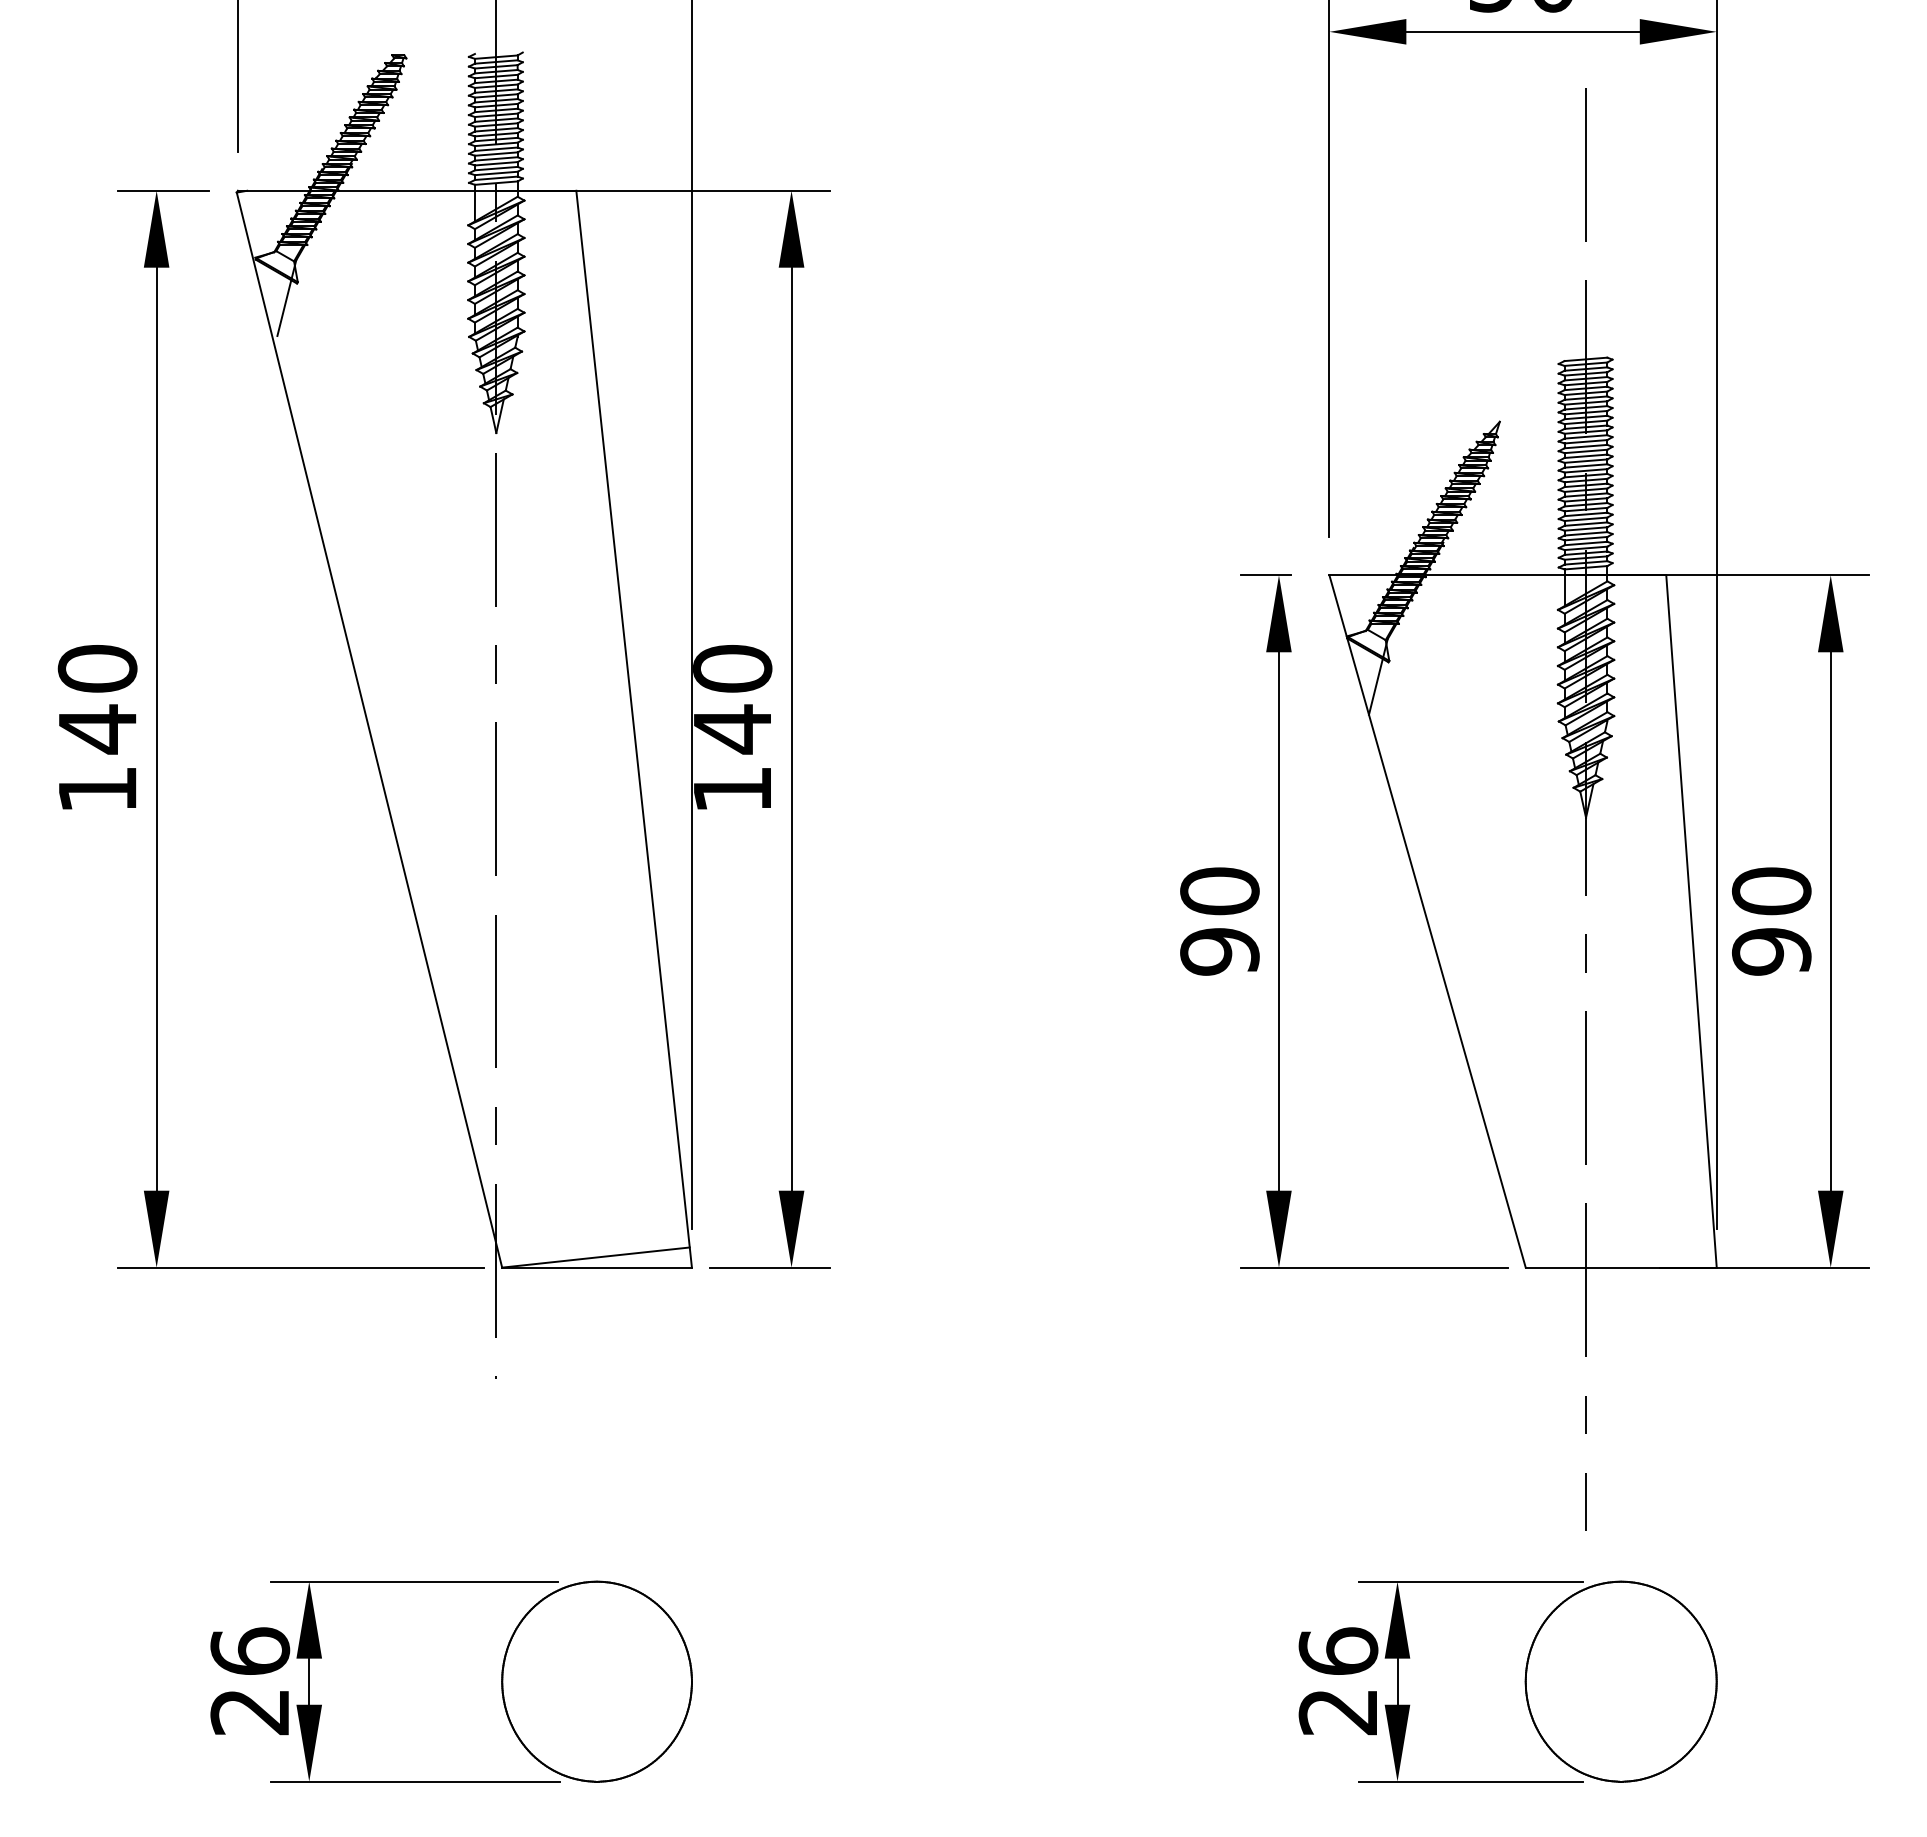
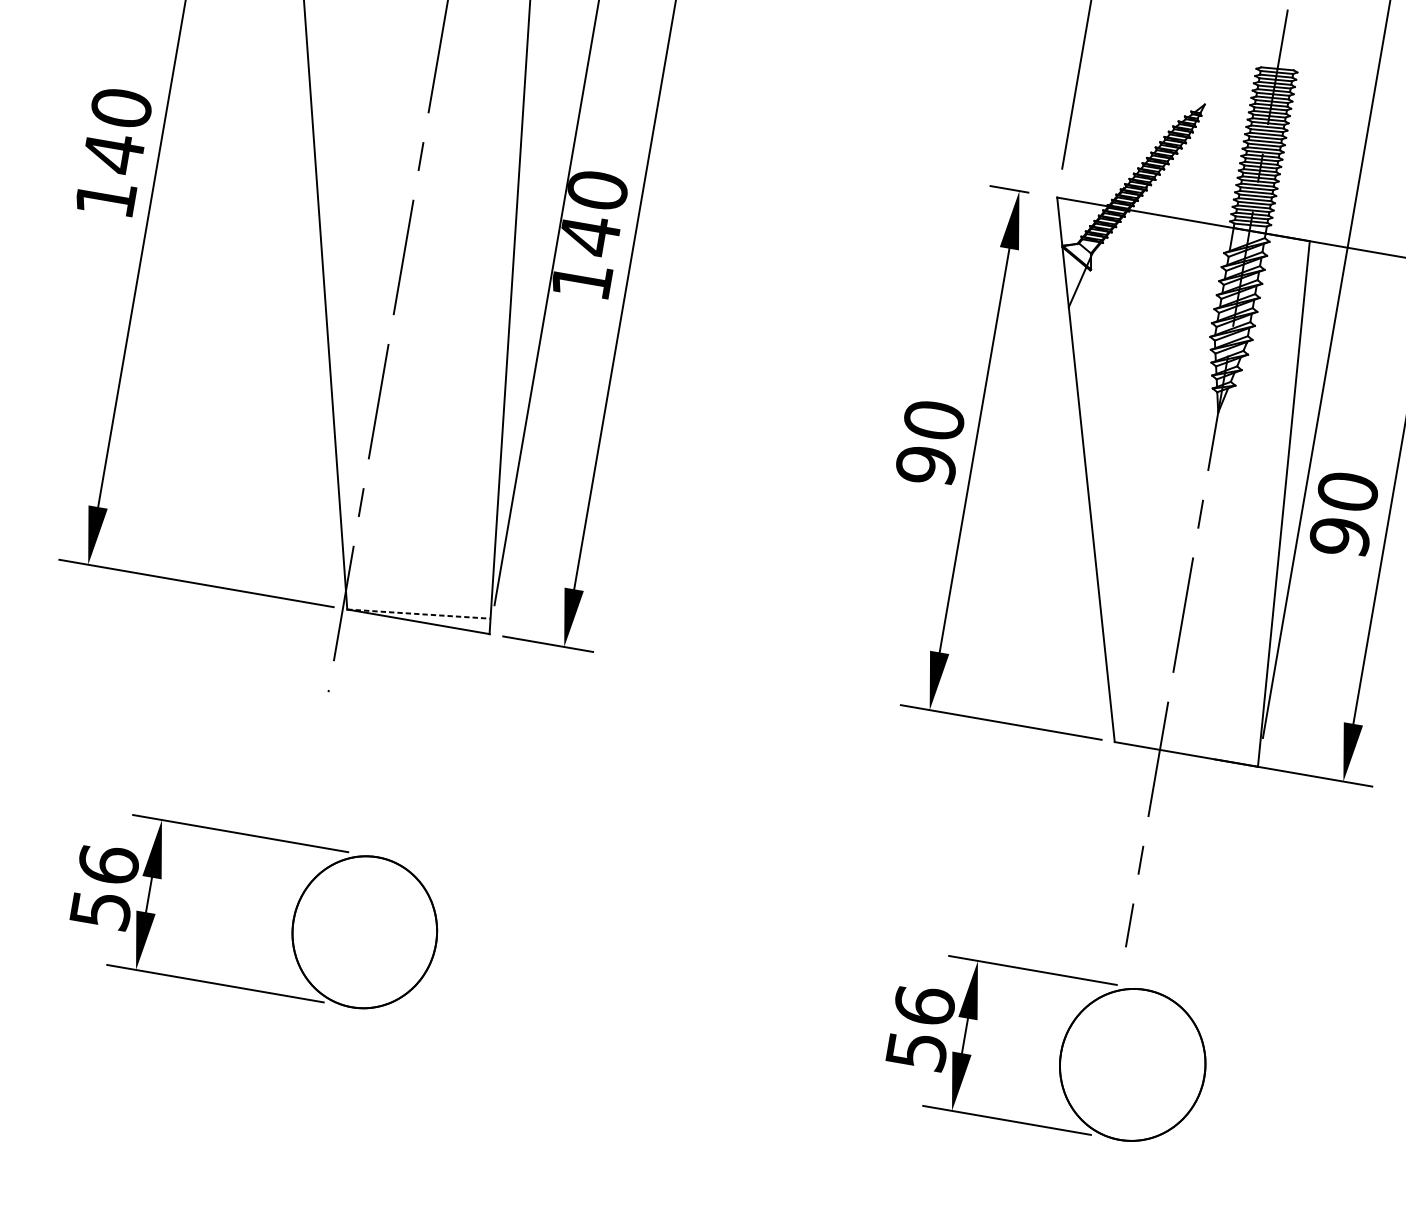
line: (596, 1257) -> (419, 614), solid -> dashed
text: (250, 1712) -> (100, 910), 26 -> 56
text: (1338, 1712) -> (916, 1051), 26 -> 56

